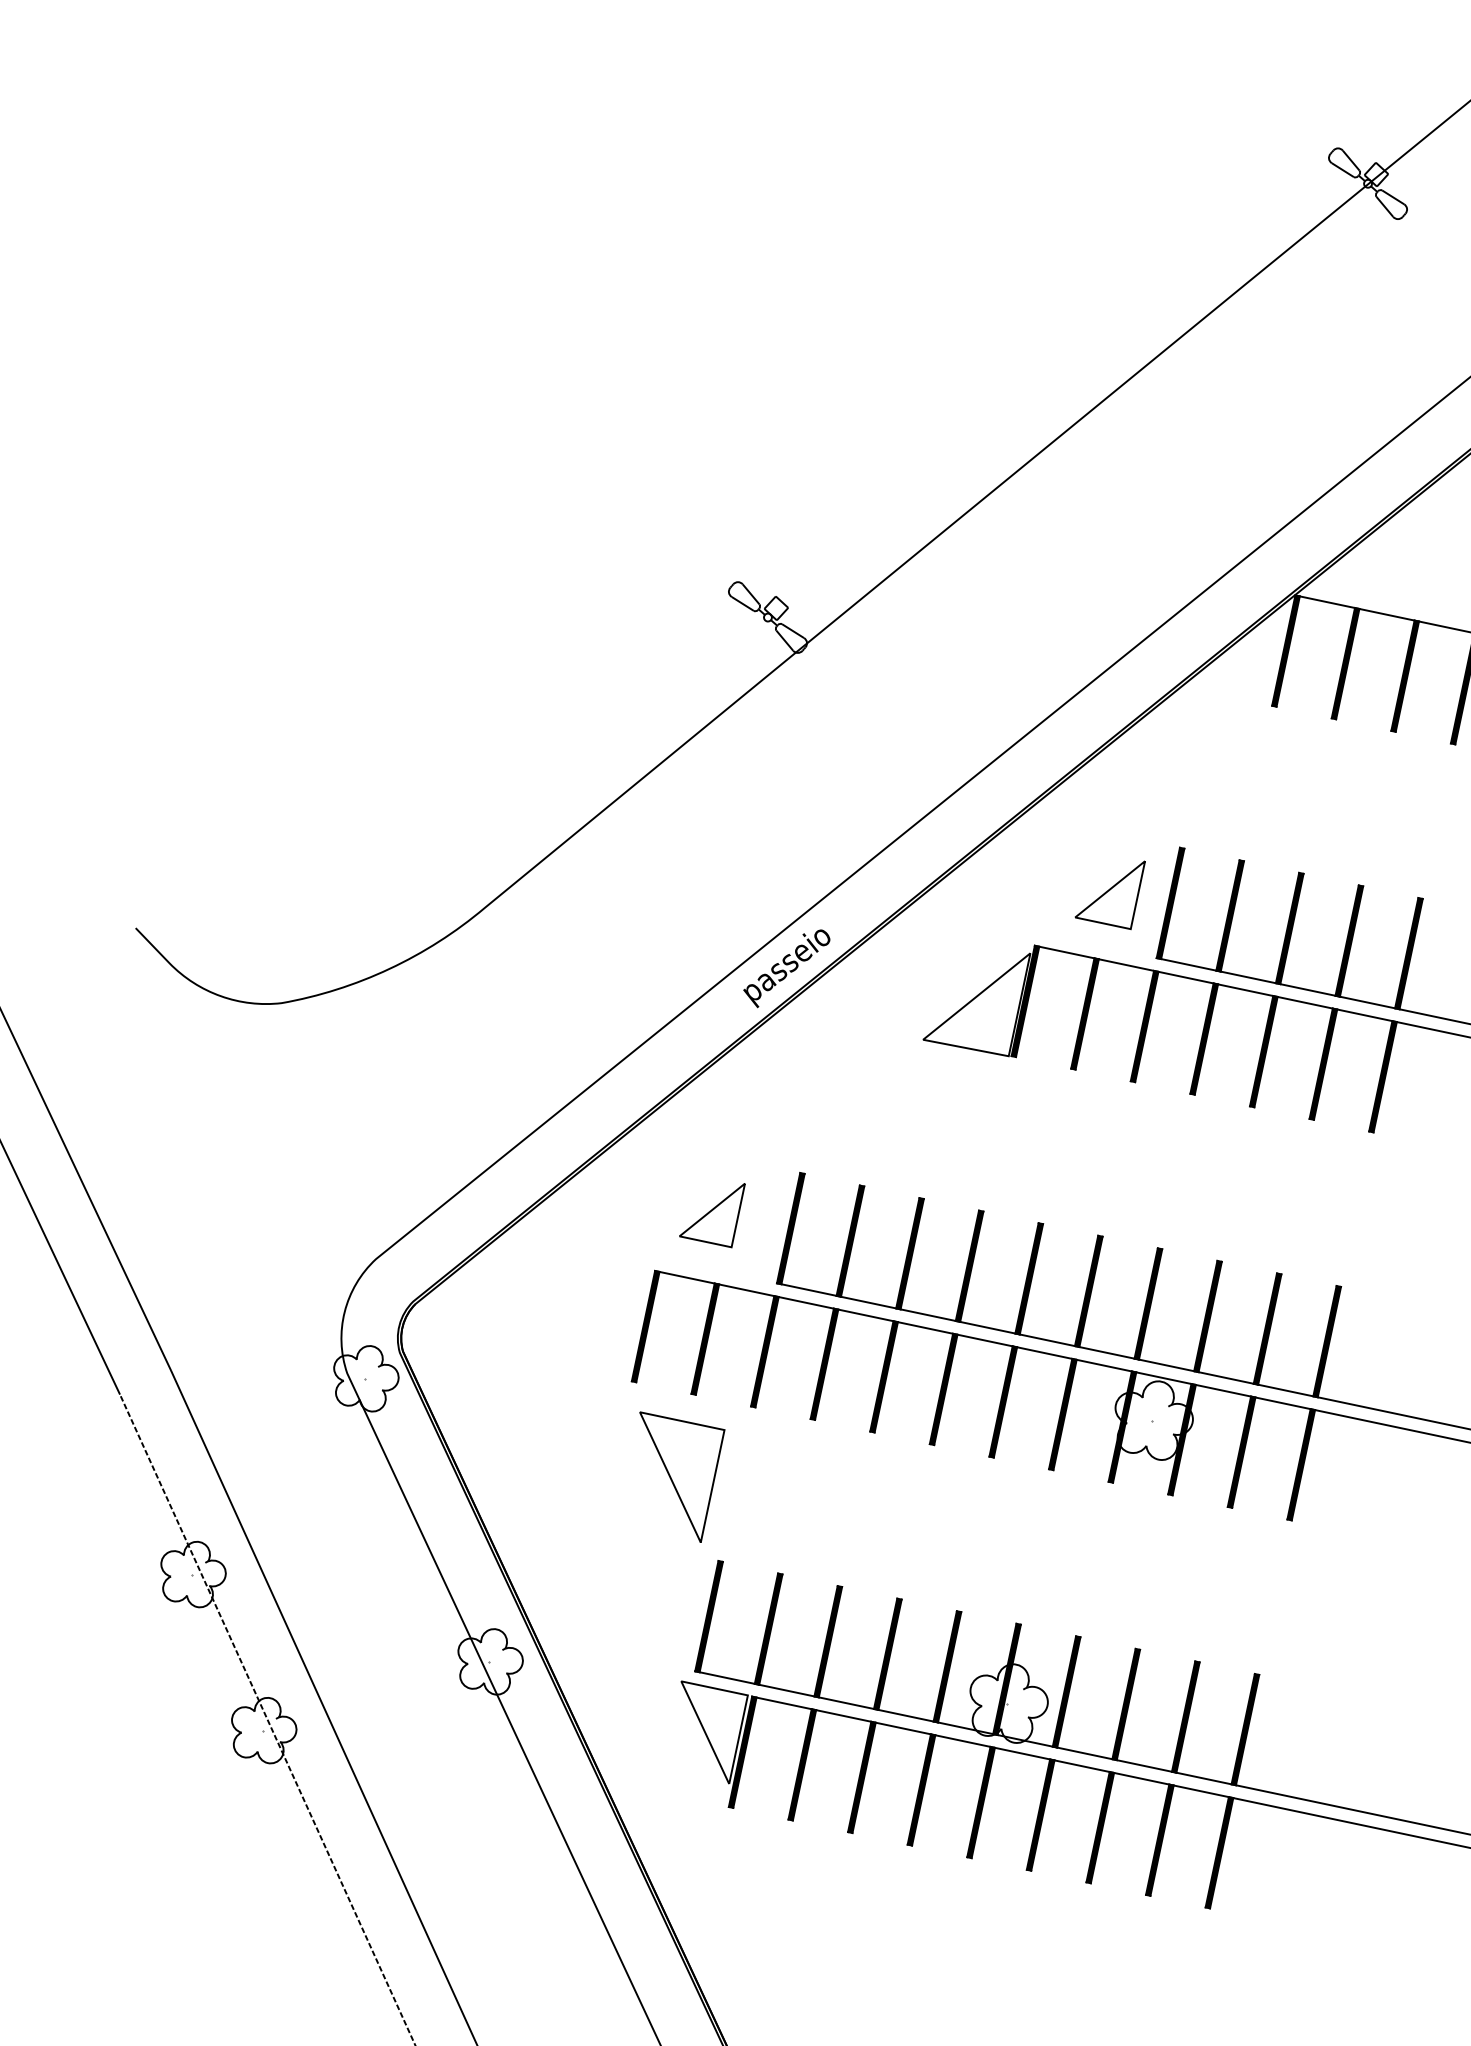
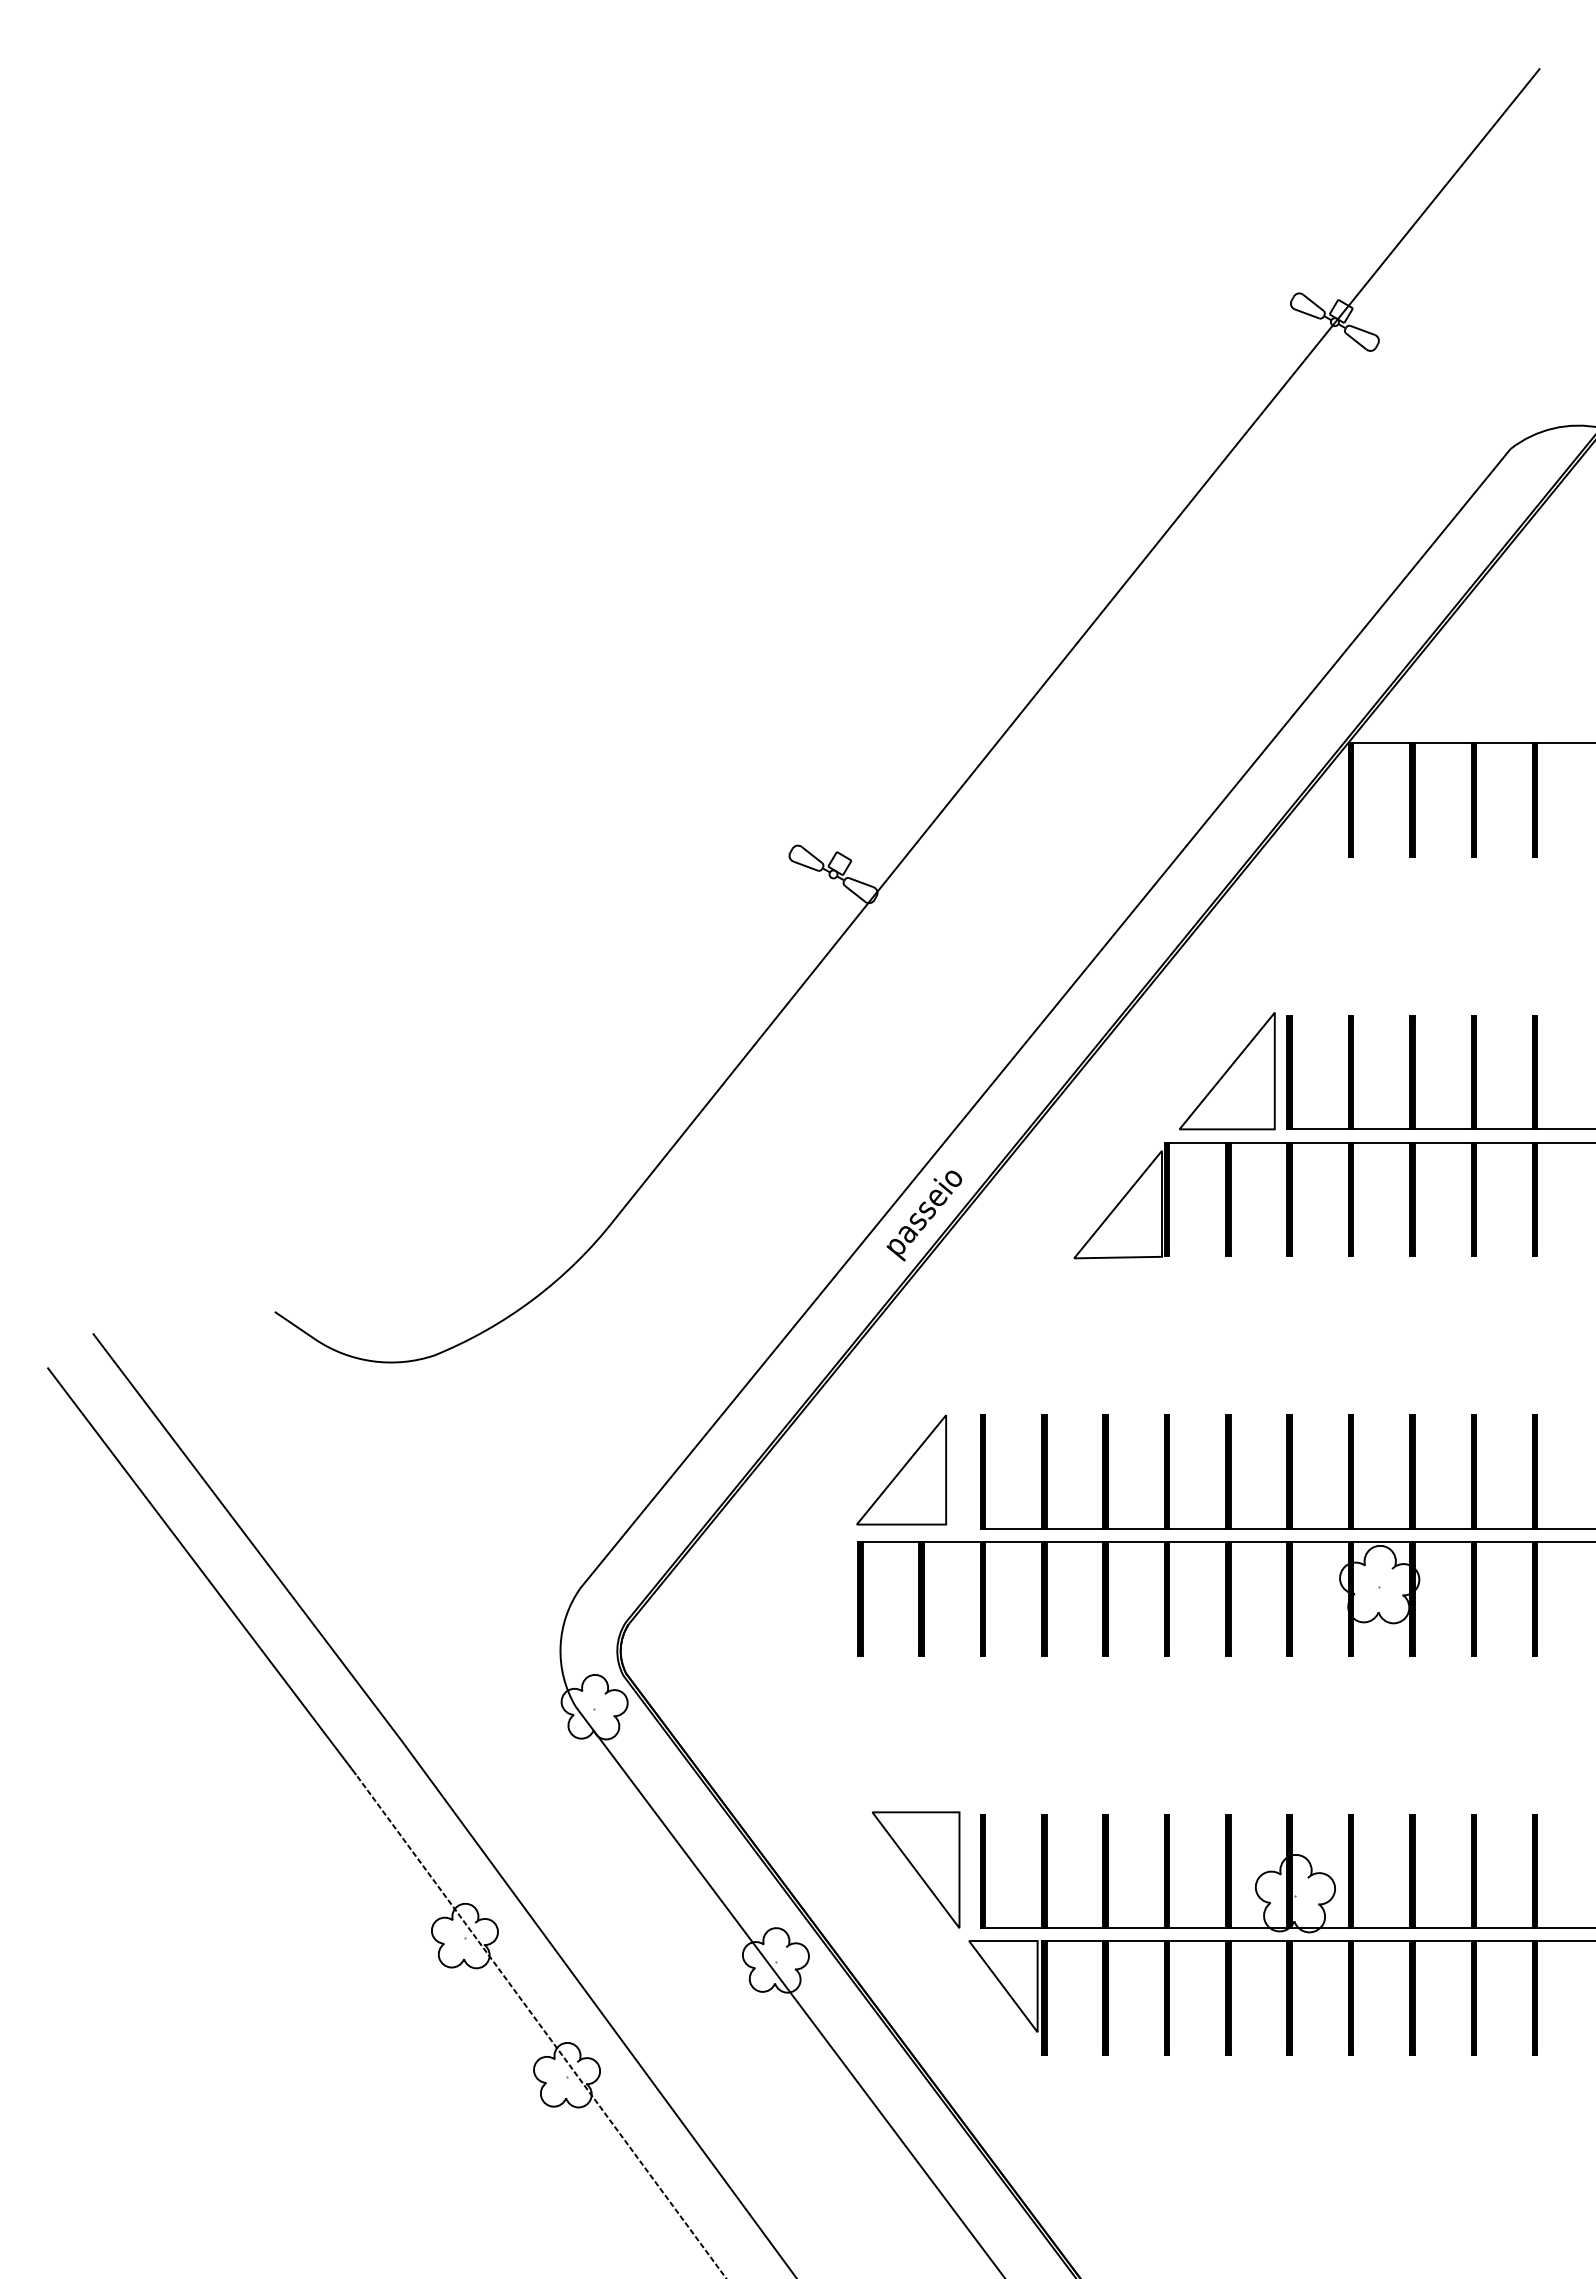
part: (1110, 889) -> (1227, 1071), size x1.67
part: (712, 1209) -> (901, 1469), size x1.67
part: (671, 1476) -> (916, 1869), moved

